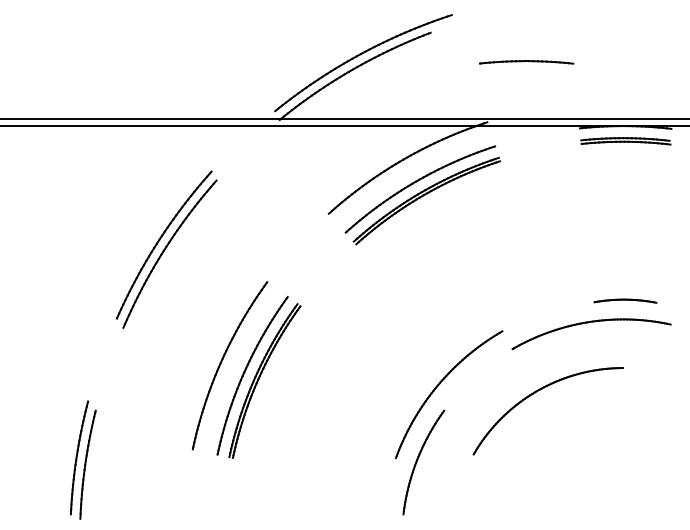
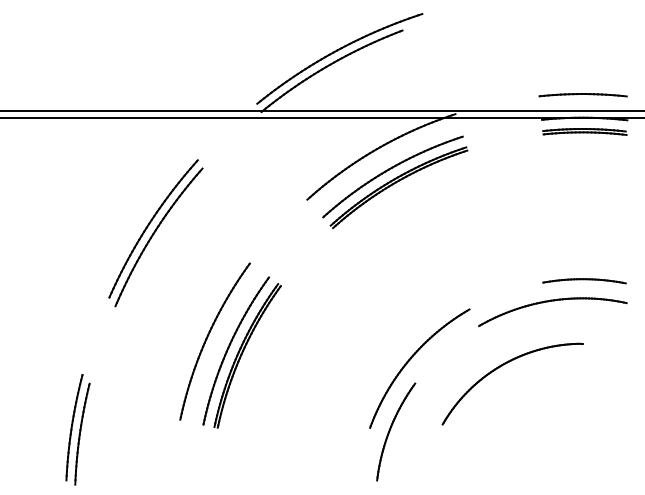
part: (525, 62) -> (582, 95), moved
part: (625, 301) -> (584, 281), size x1.43

